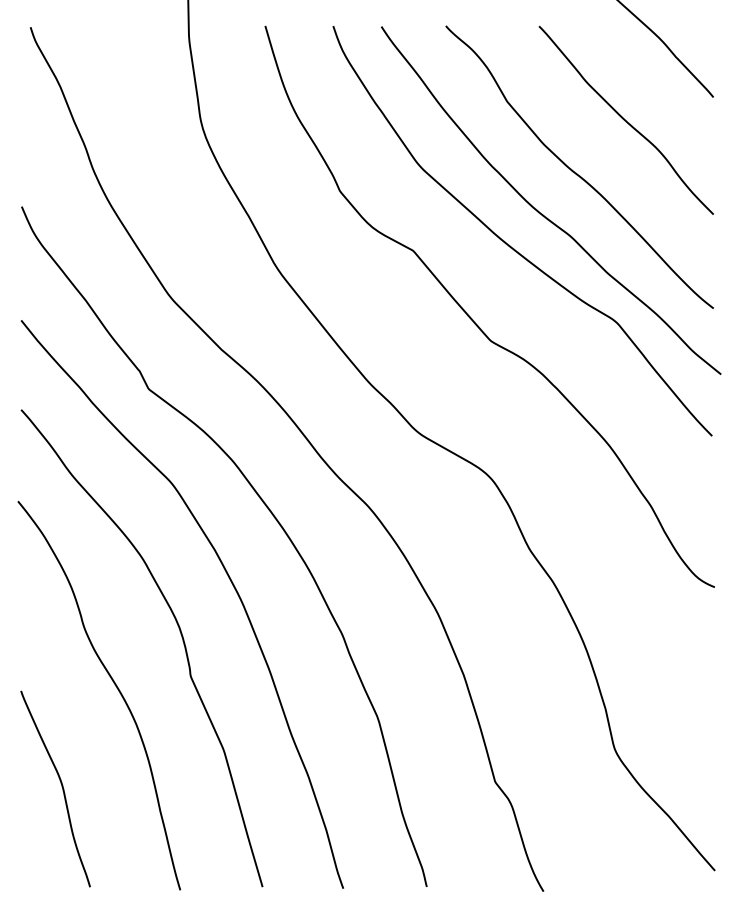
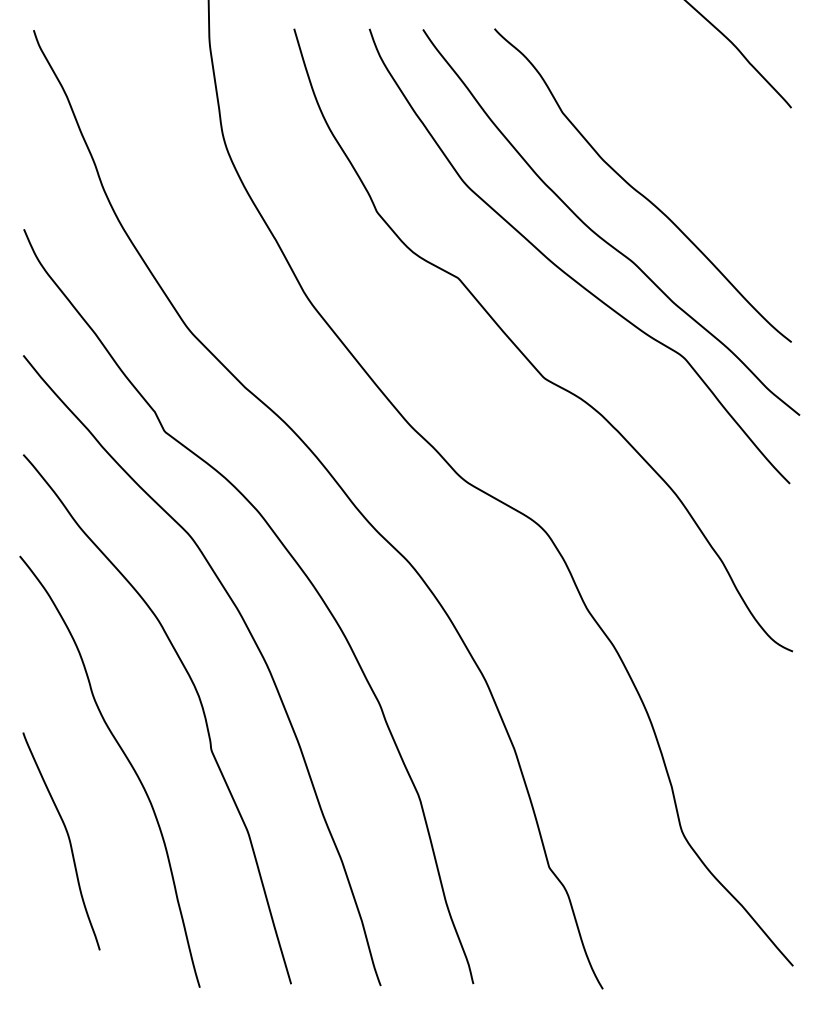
curve: (626, 120) -> (694, 133), removed
curve: (61, 788) -> (68, 840), moved

